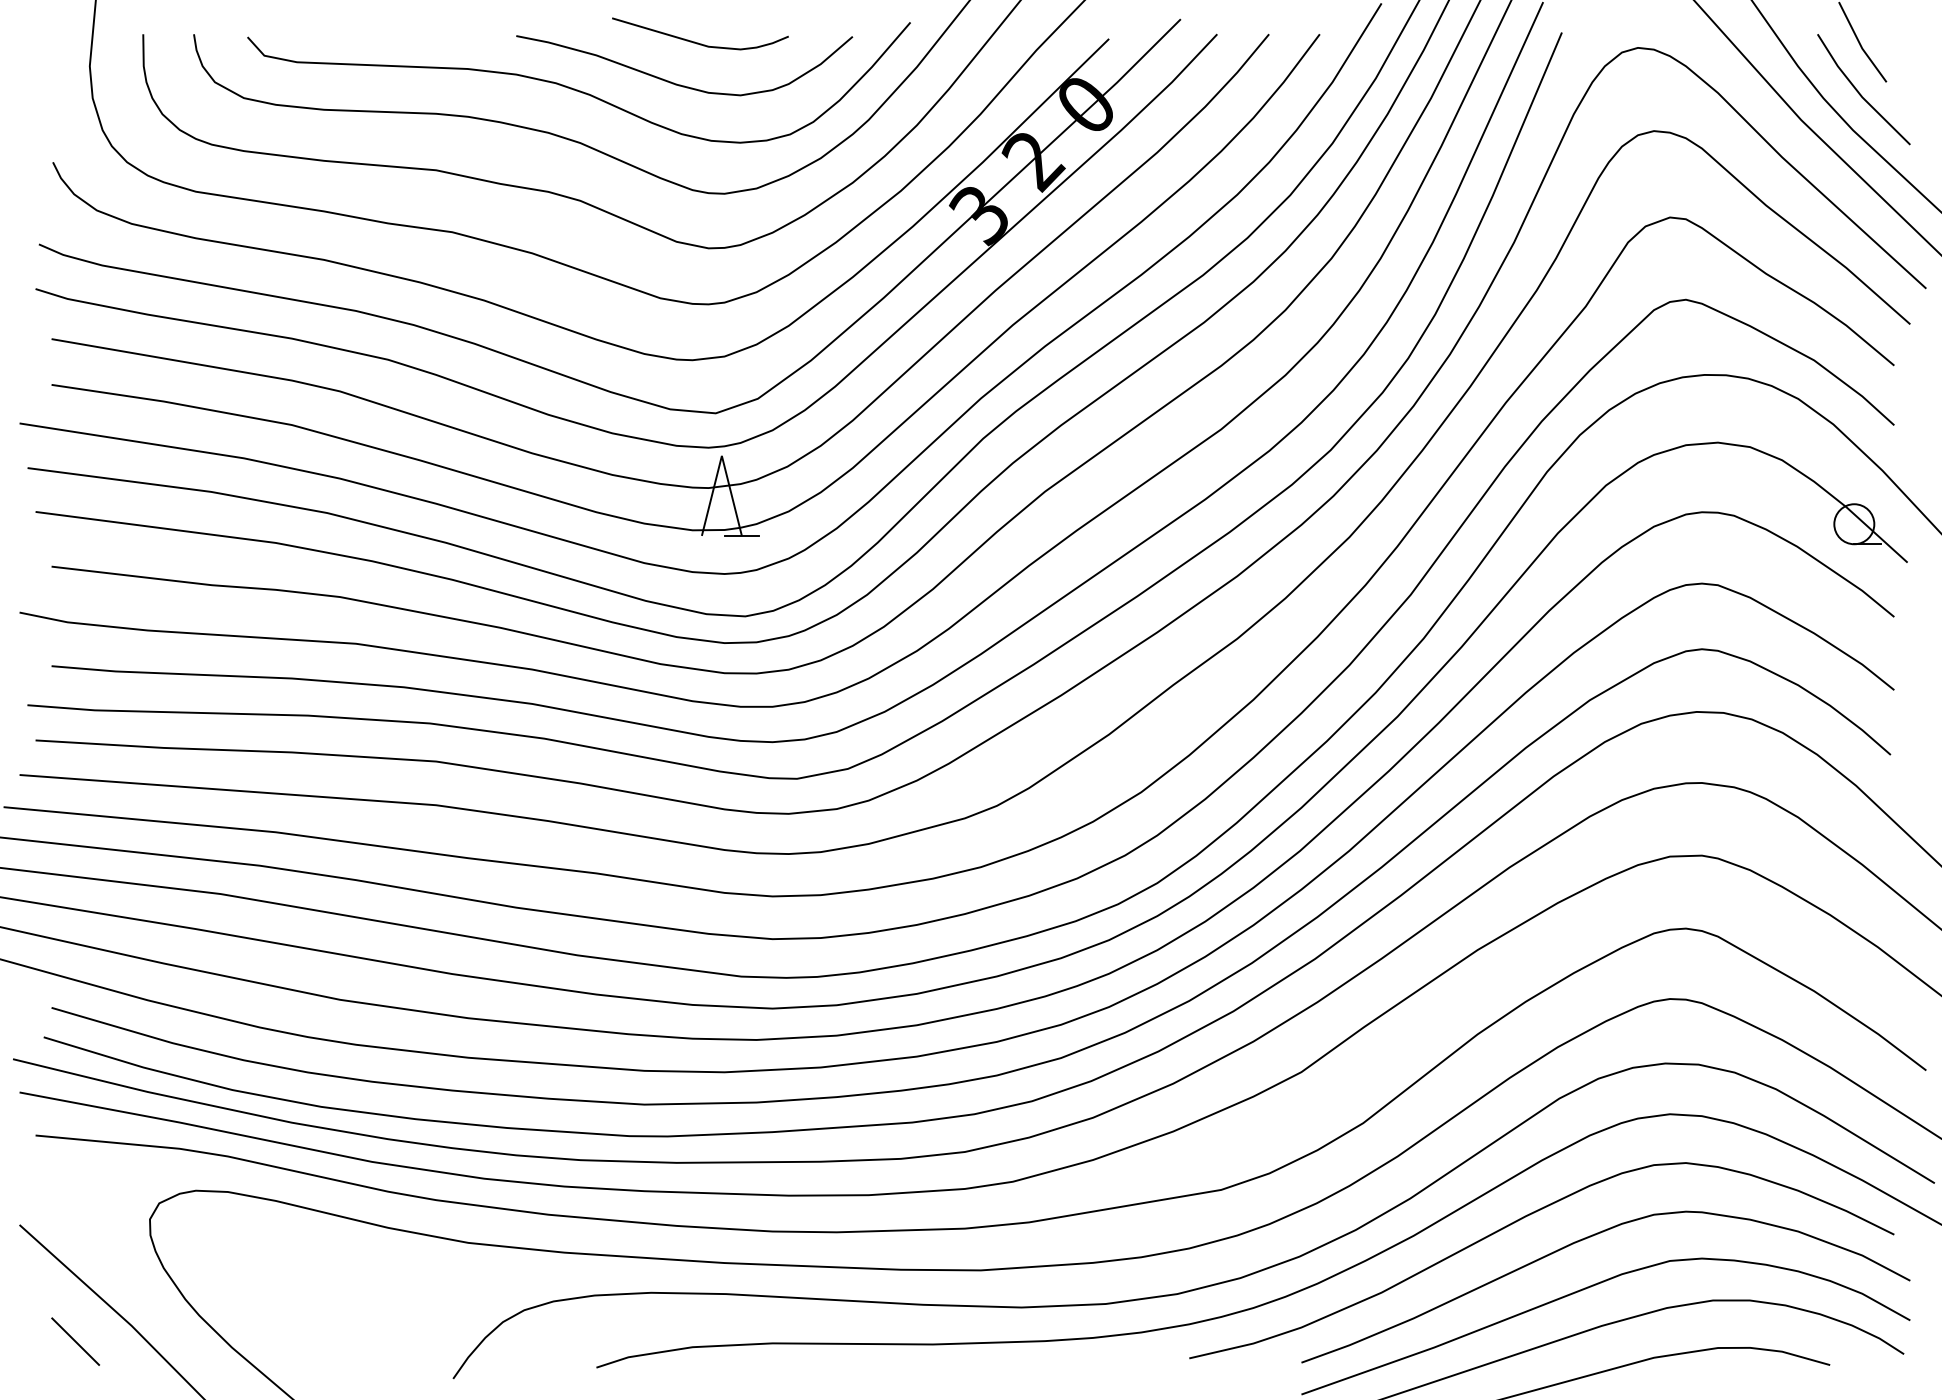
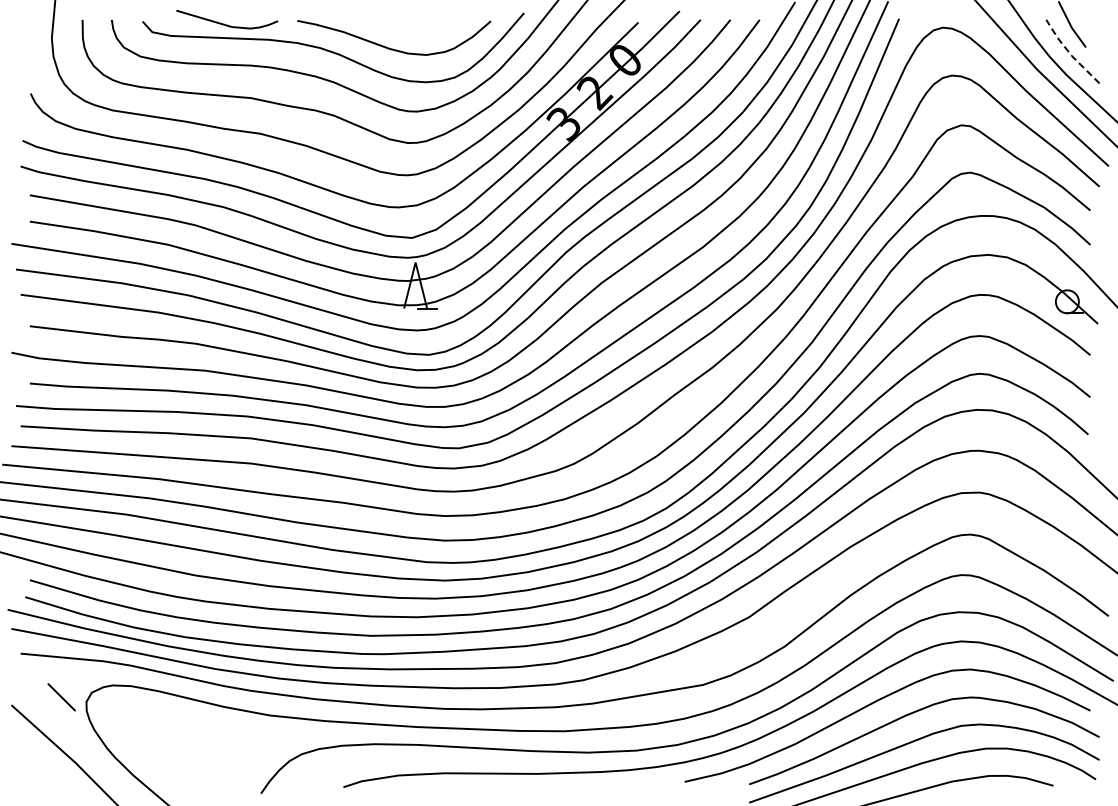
curve: (695, 40) -> (224, 23), moved
line: (1859, 92) -> (1070, 53), solid -> dashed
line: (75, 1342) -> (61, 697), moved

